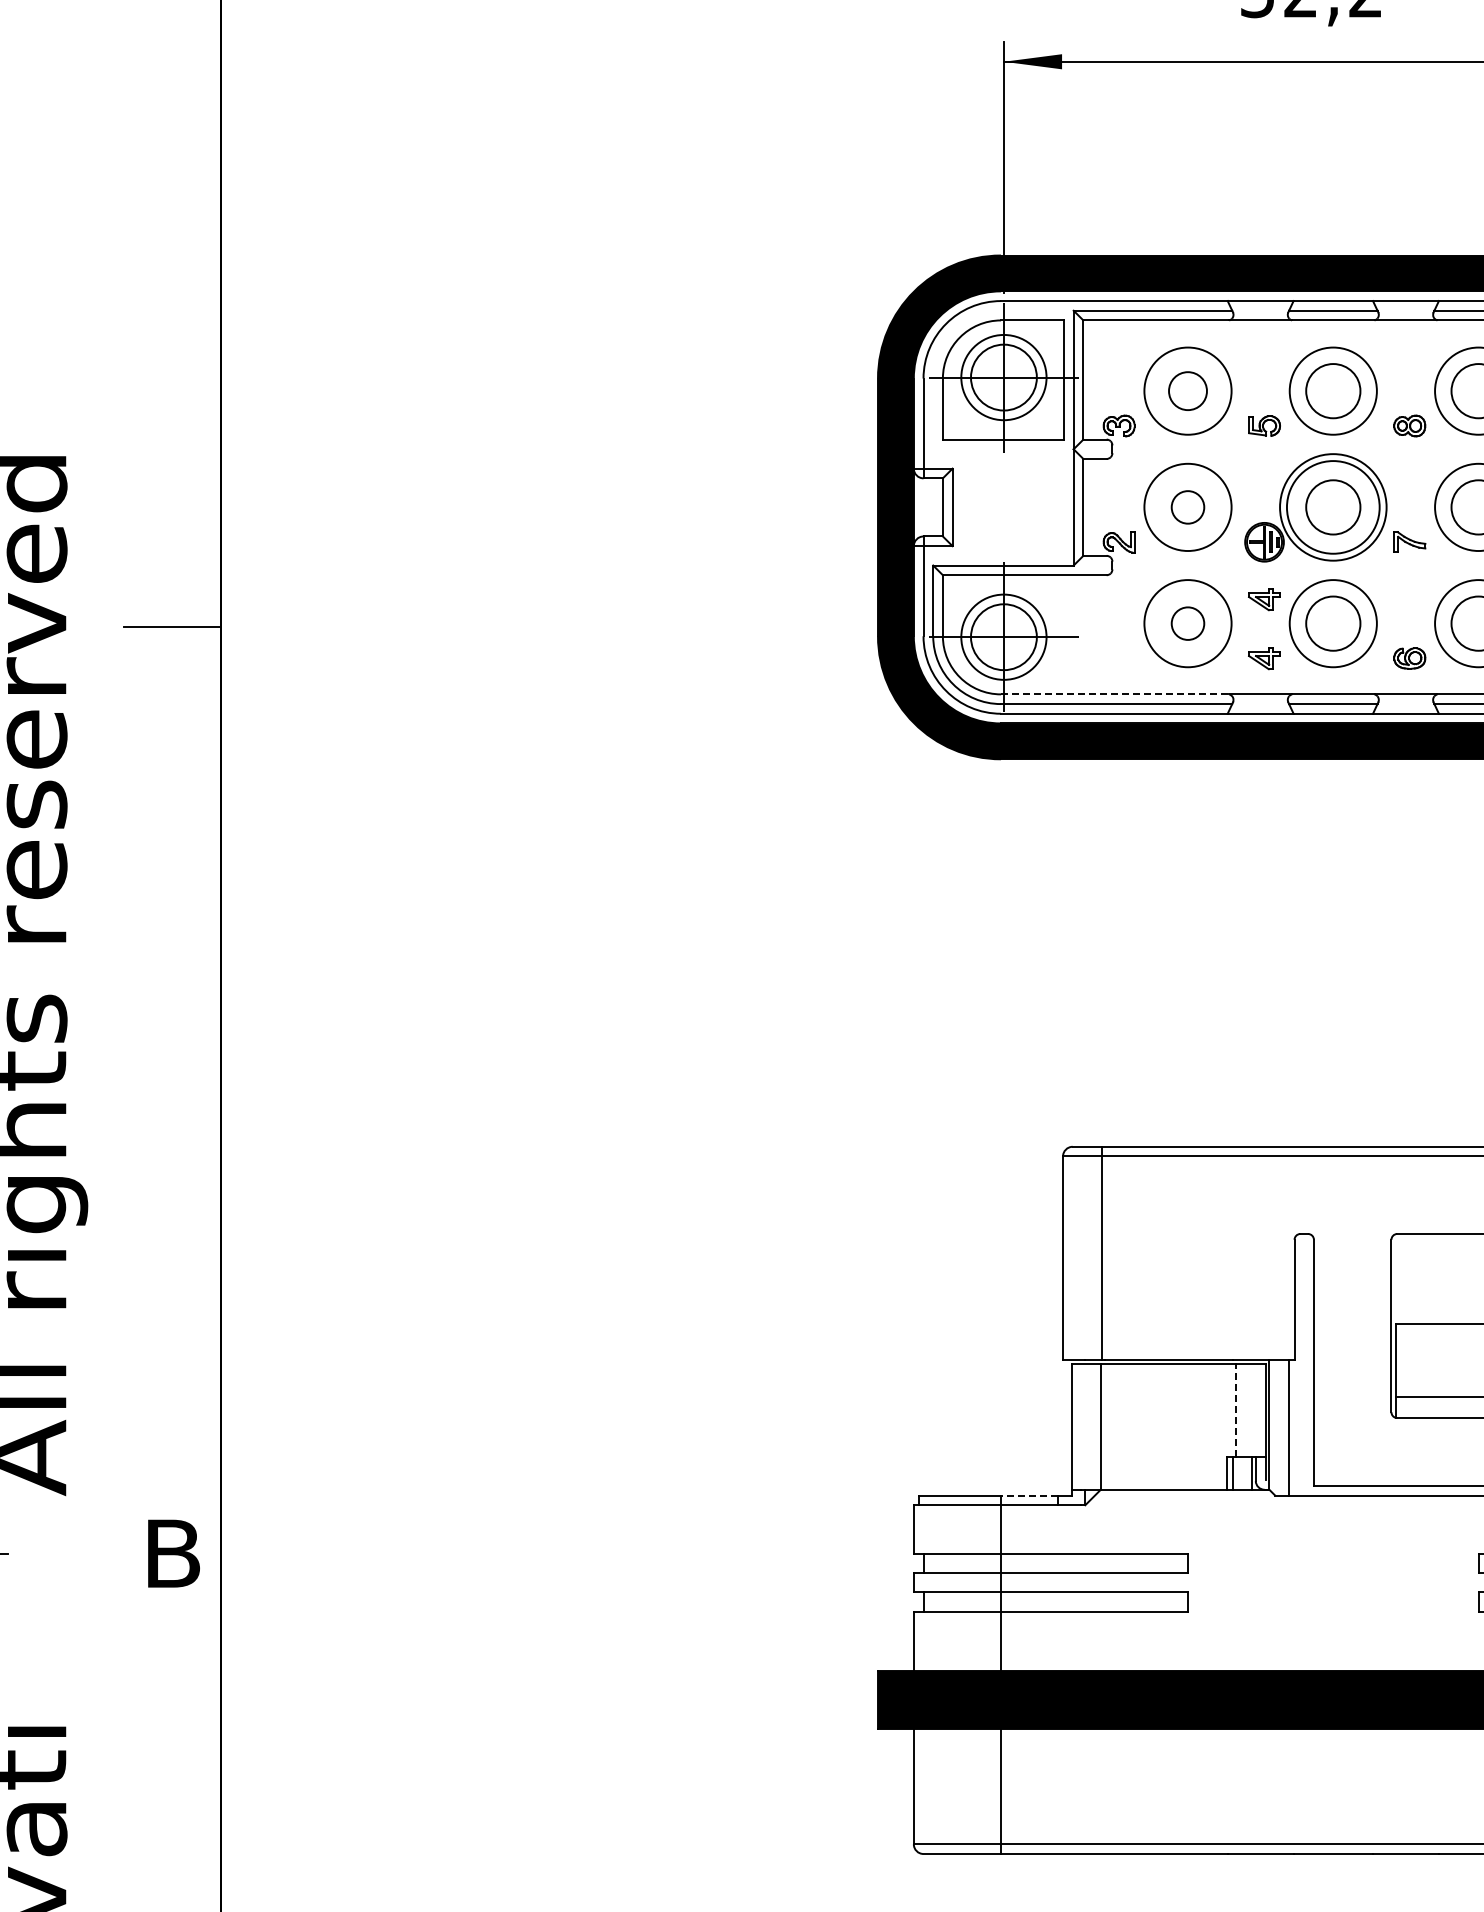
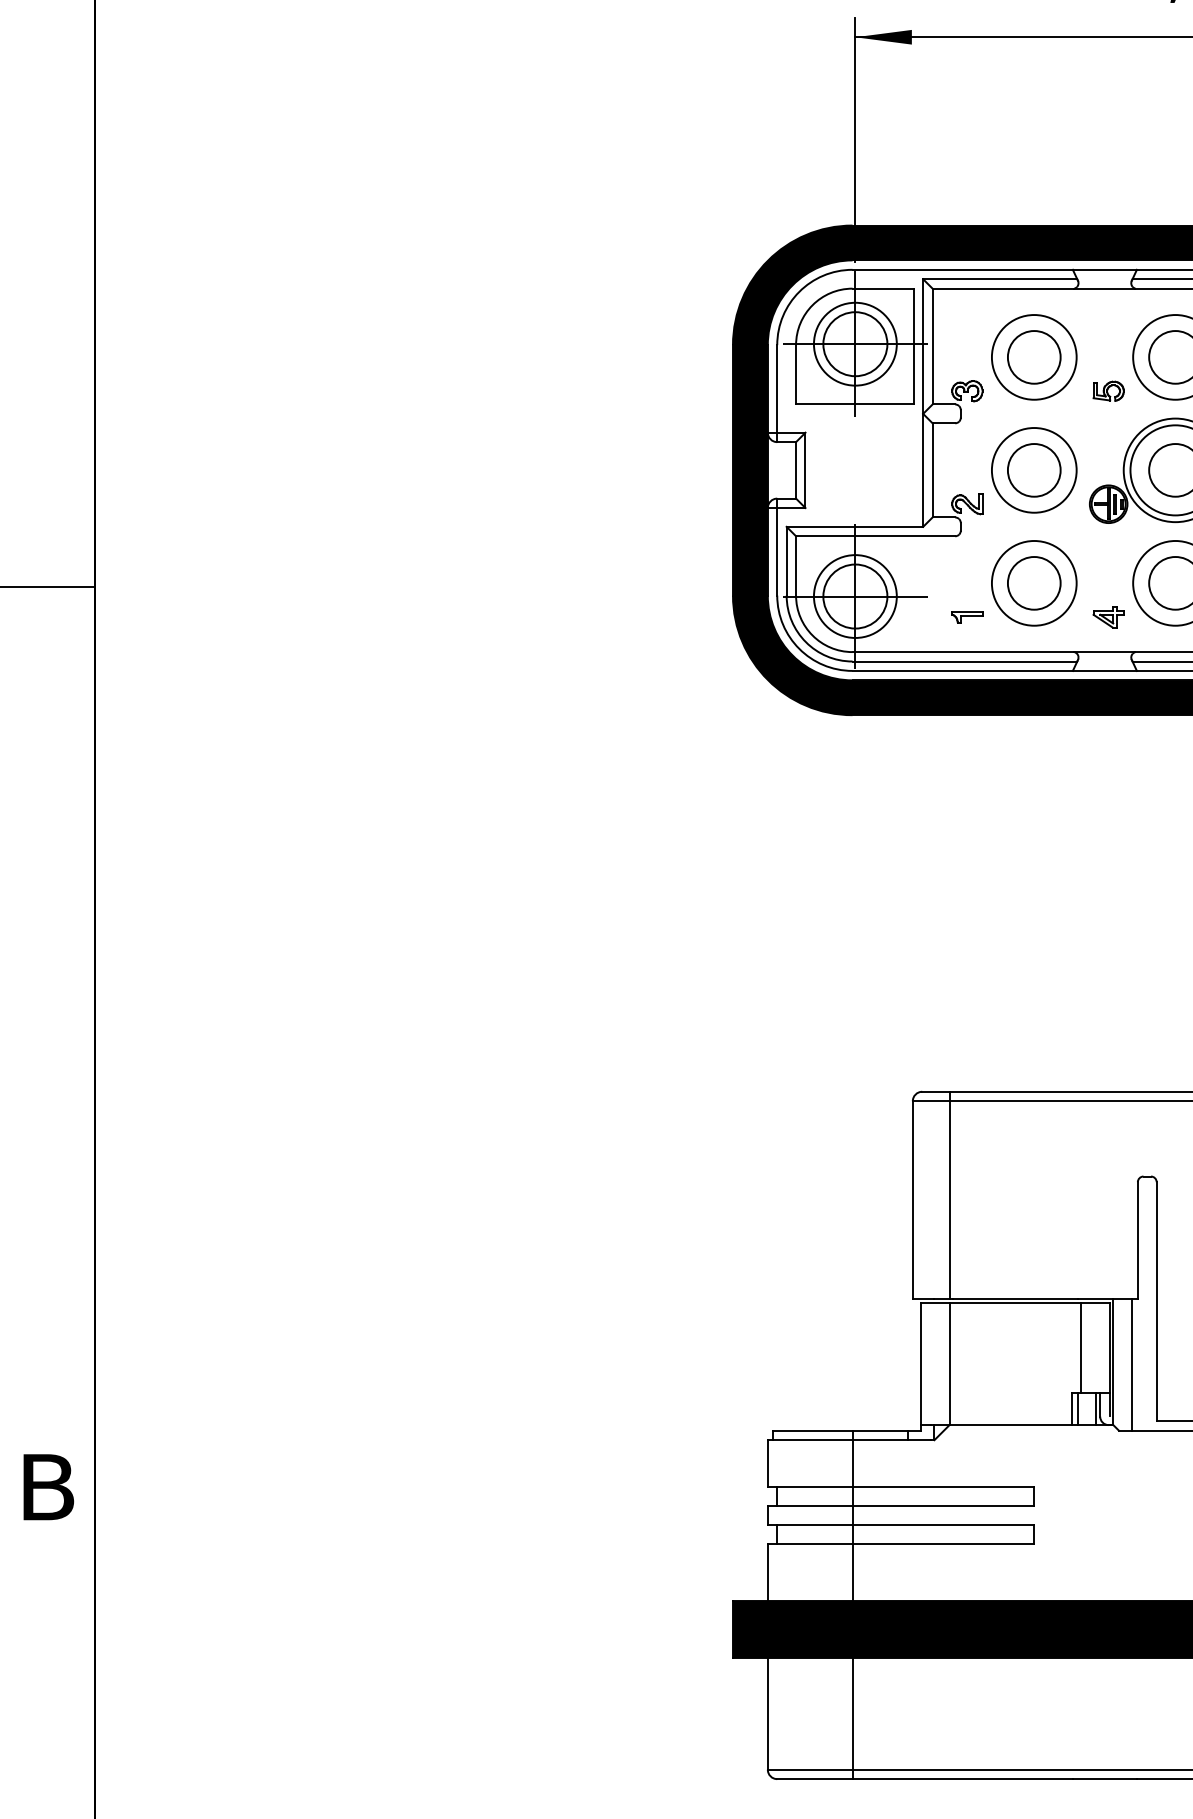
circle: (1187, 391) -> (1033, 357), size x1.43
circle: (1187, 507) -> (1033, 470), size x1.67
part: (1264, 599) -> (1108, 559), removed
circle: (1187, 623) -> (1033, 583), size x1.67
part: (1118, 658) -> (966, 617), added
line: (1115, 694) -> (963, 652), dashed -> solid
line: (1236, 1410) -> (1081, 1348), dashed -> solid
line: (1029, 1495) -> (880, 1430), dashed -> solid

